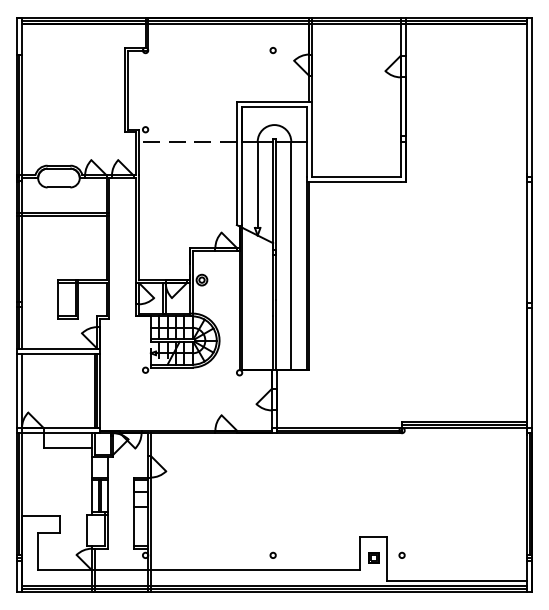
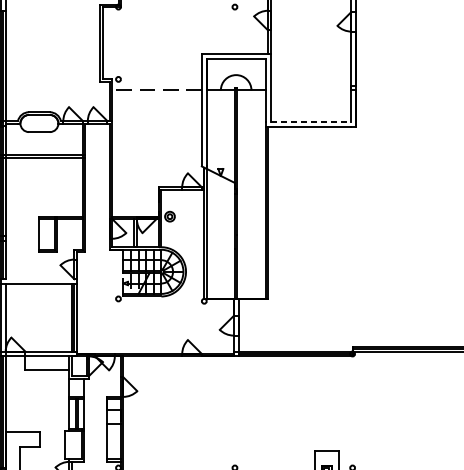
line: (356, 176) -> (311, 122), solid -> dashed
line: (257, 184) -> (220, 129), removed
line: (291, 255) -> (251, 194), removed
line: (60, 348) -> (40, 279), removed

